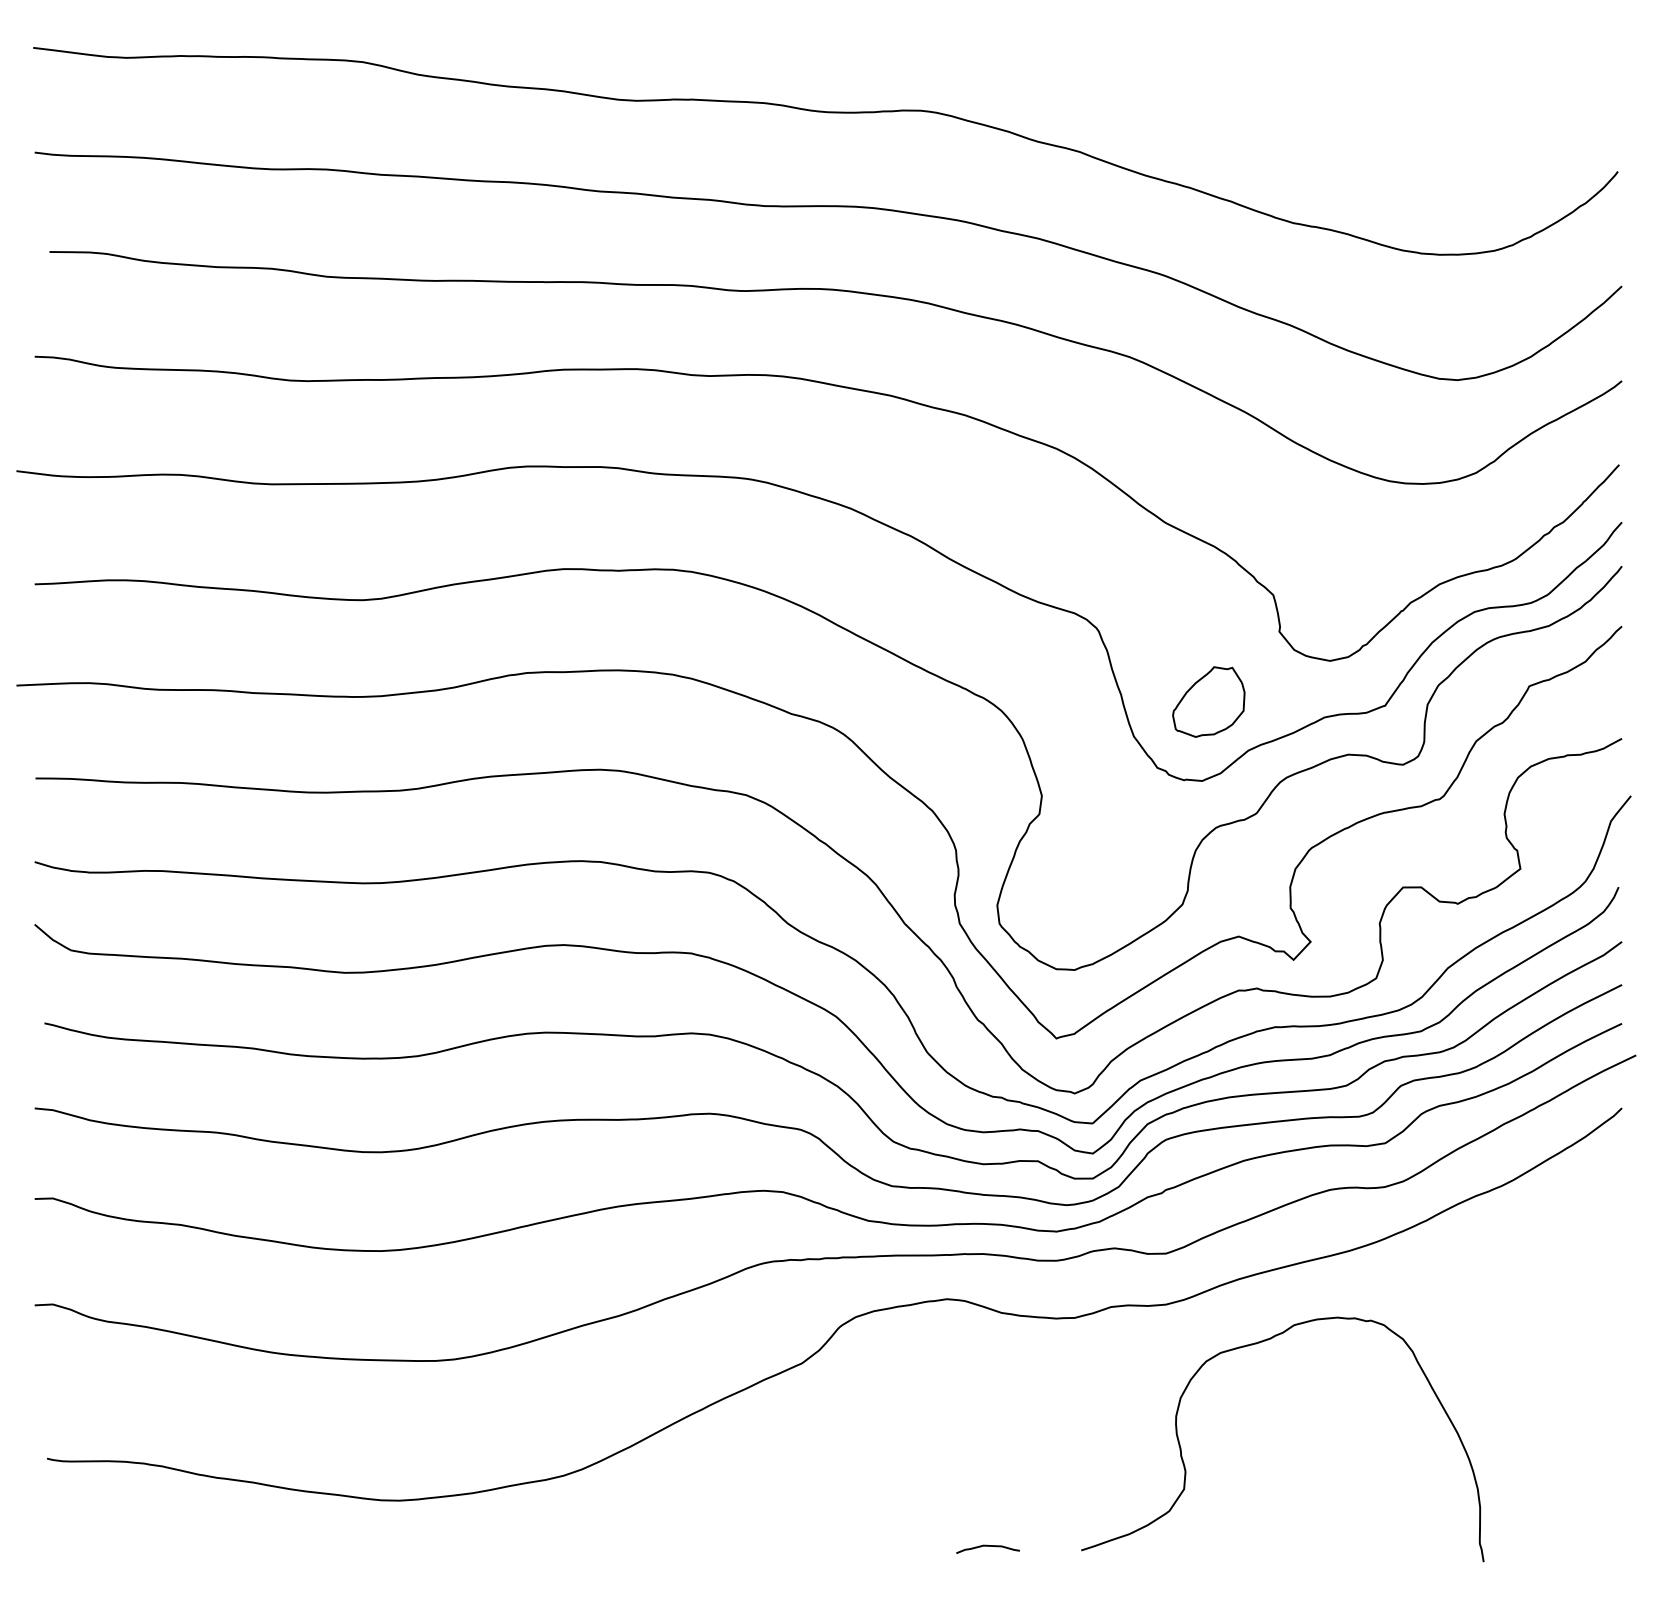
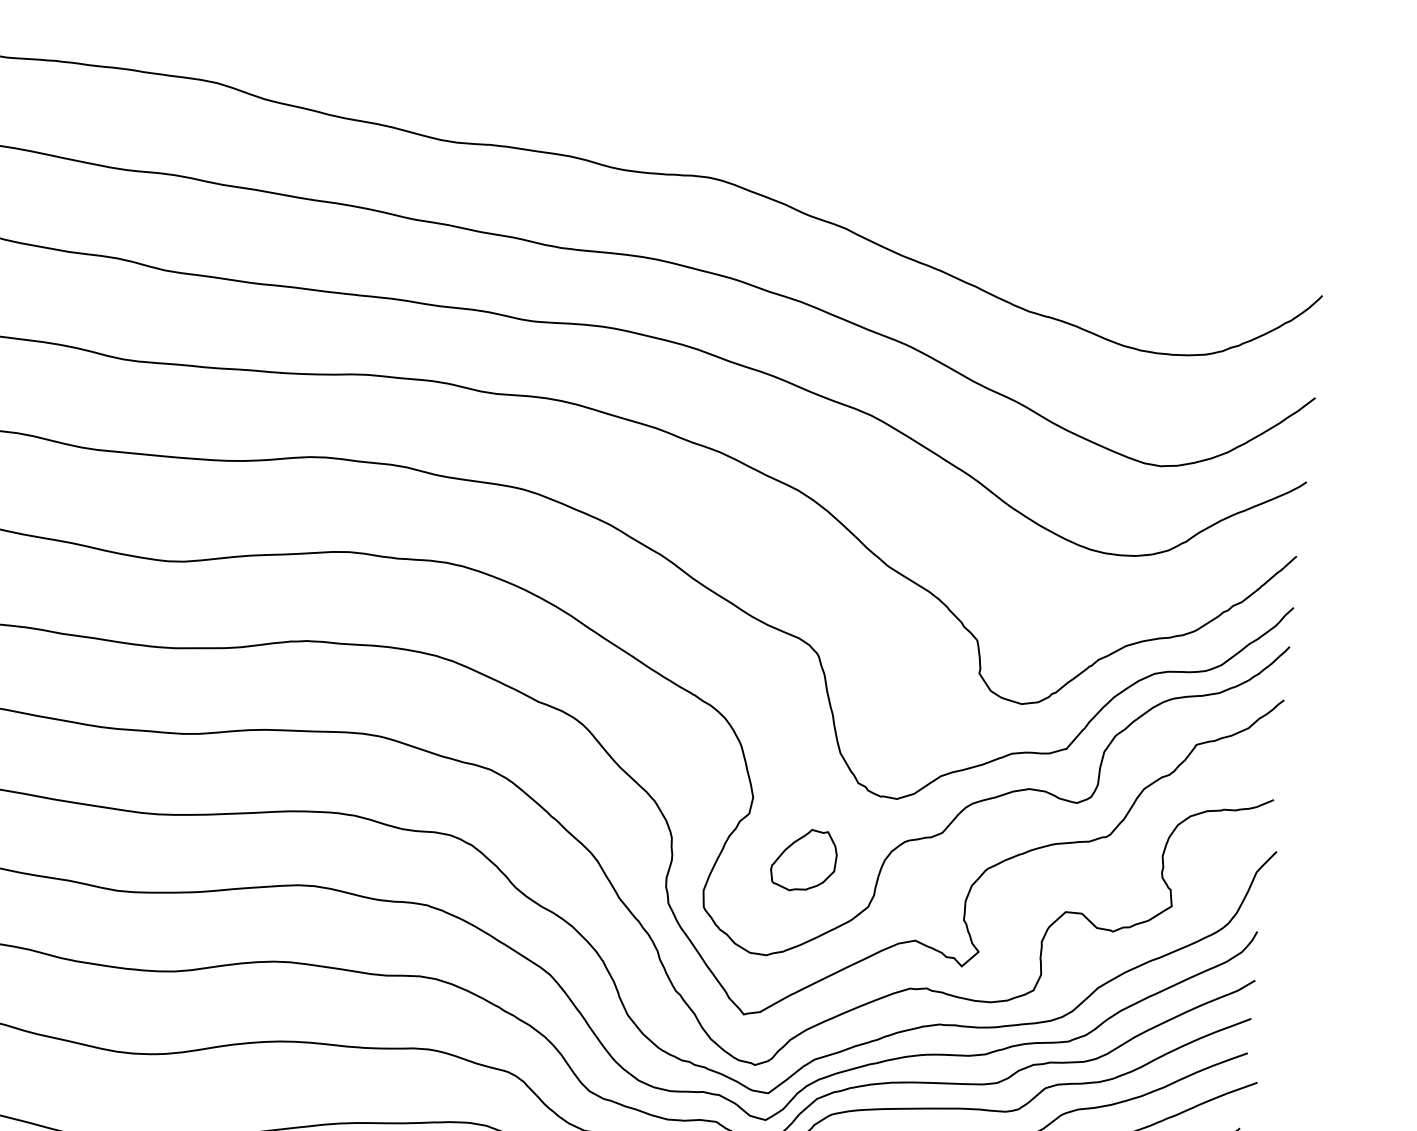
part: (1208, 701) -> (803, 859), moved

